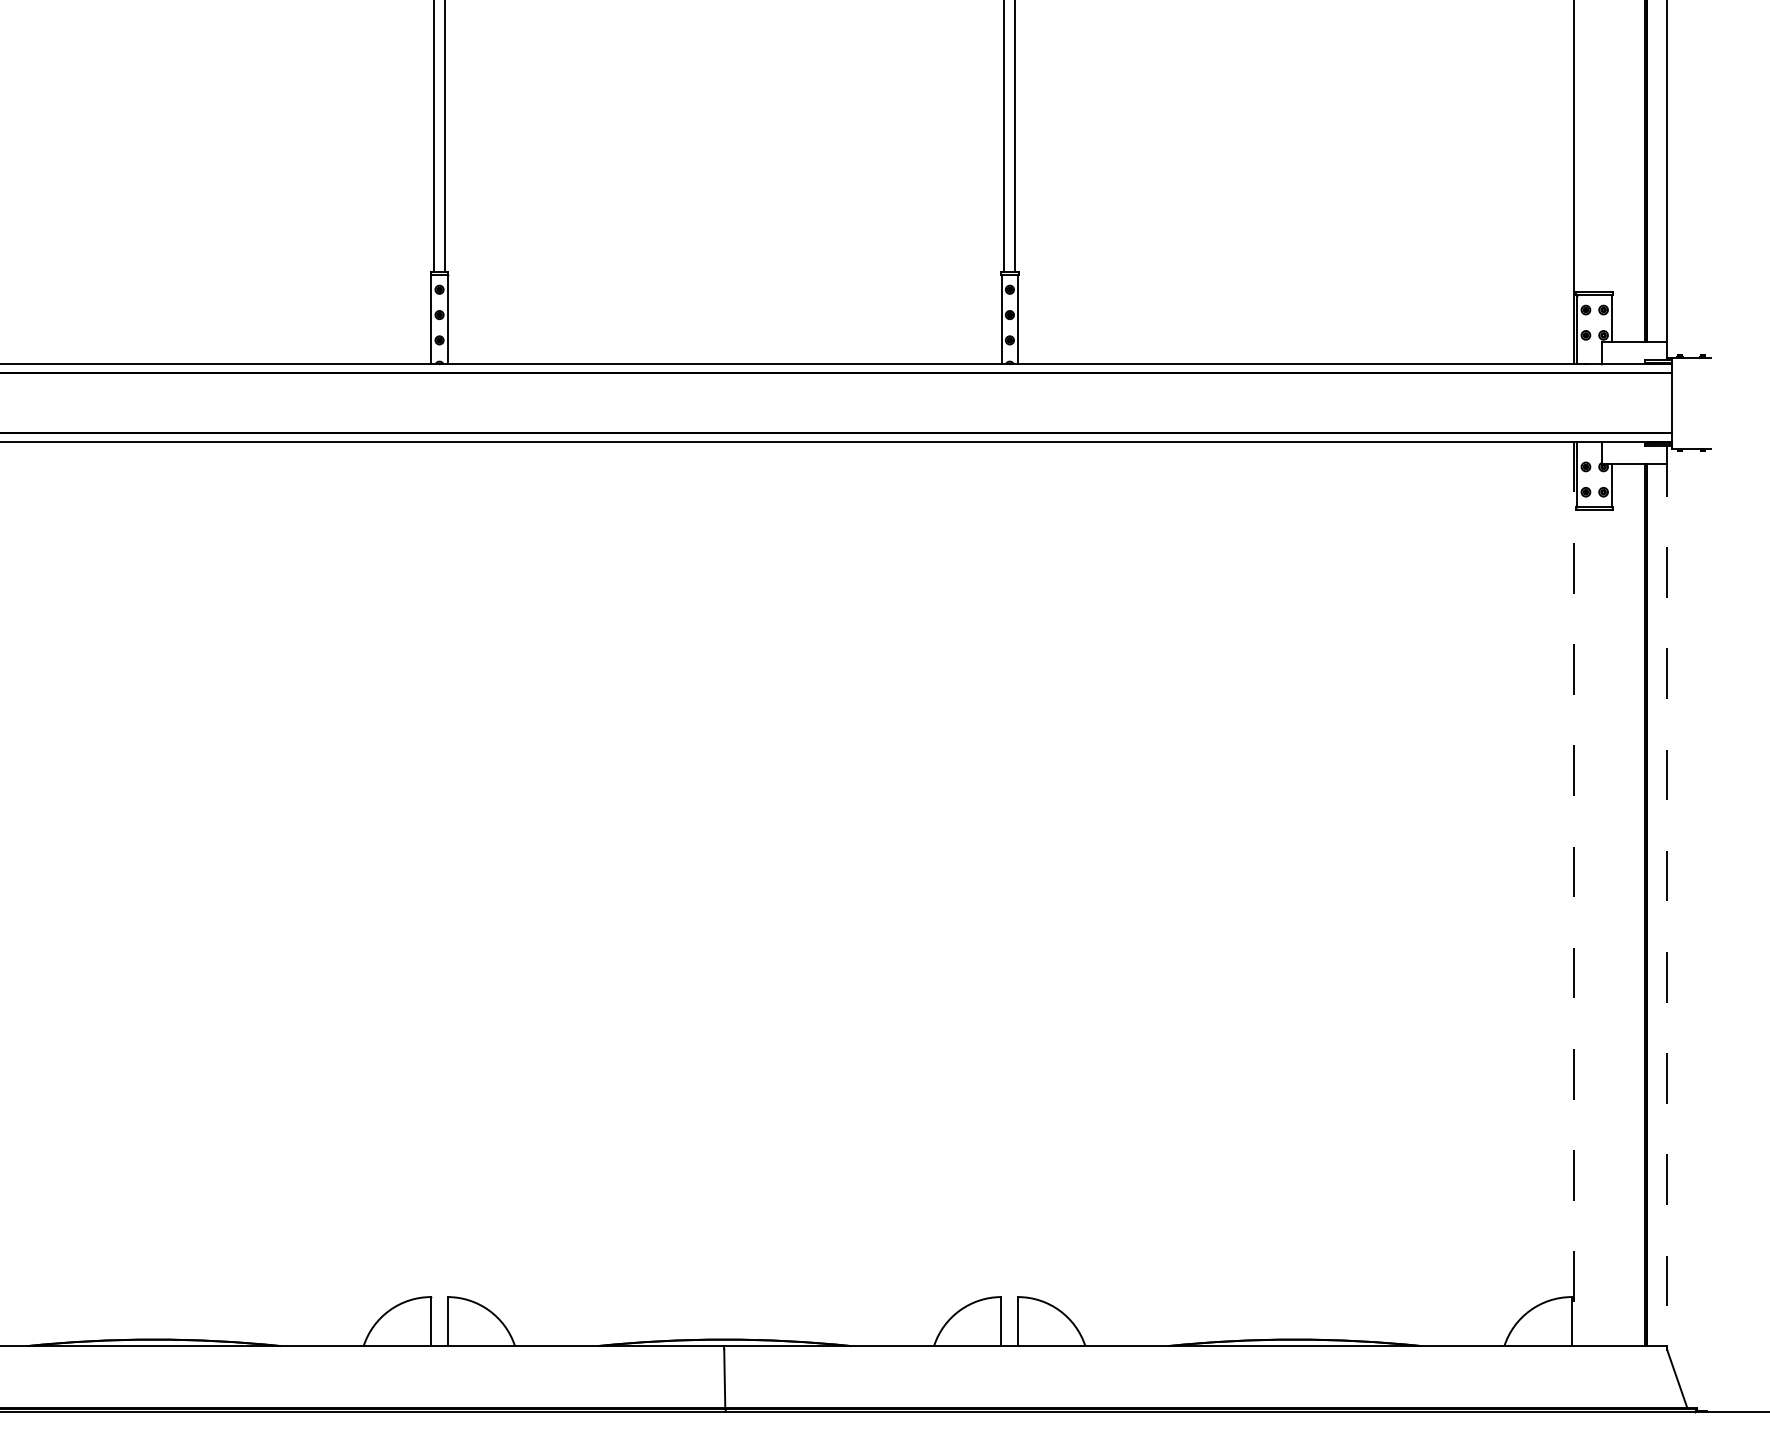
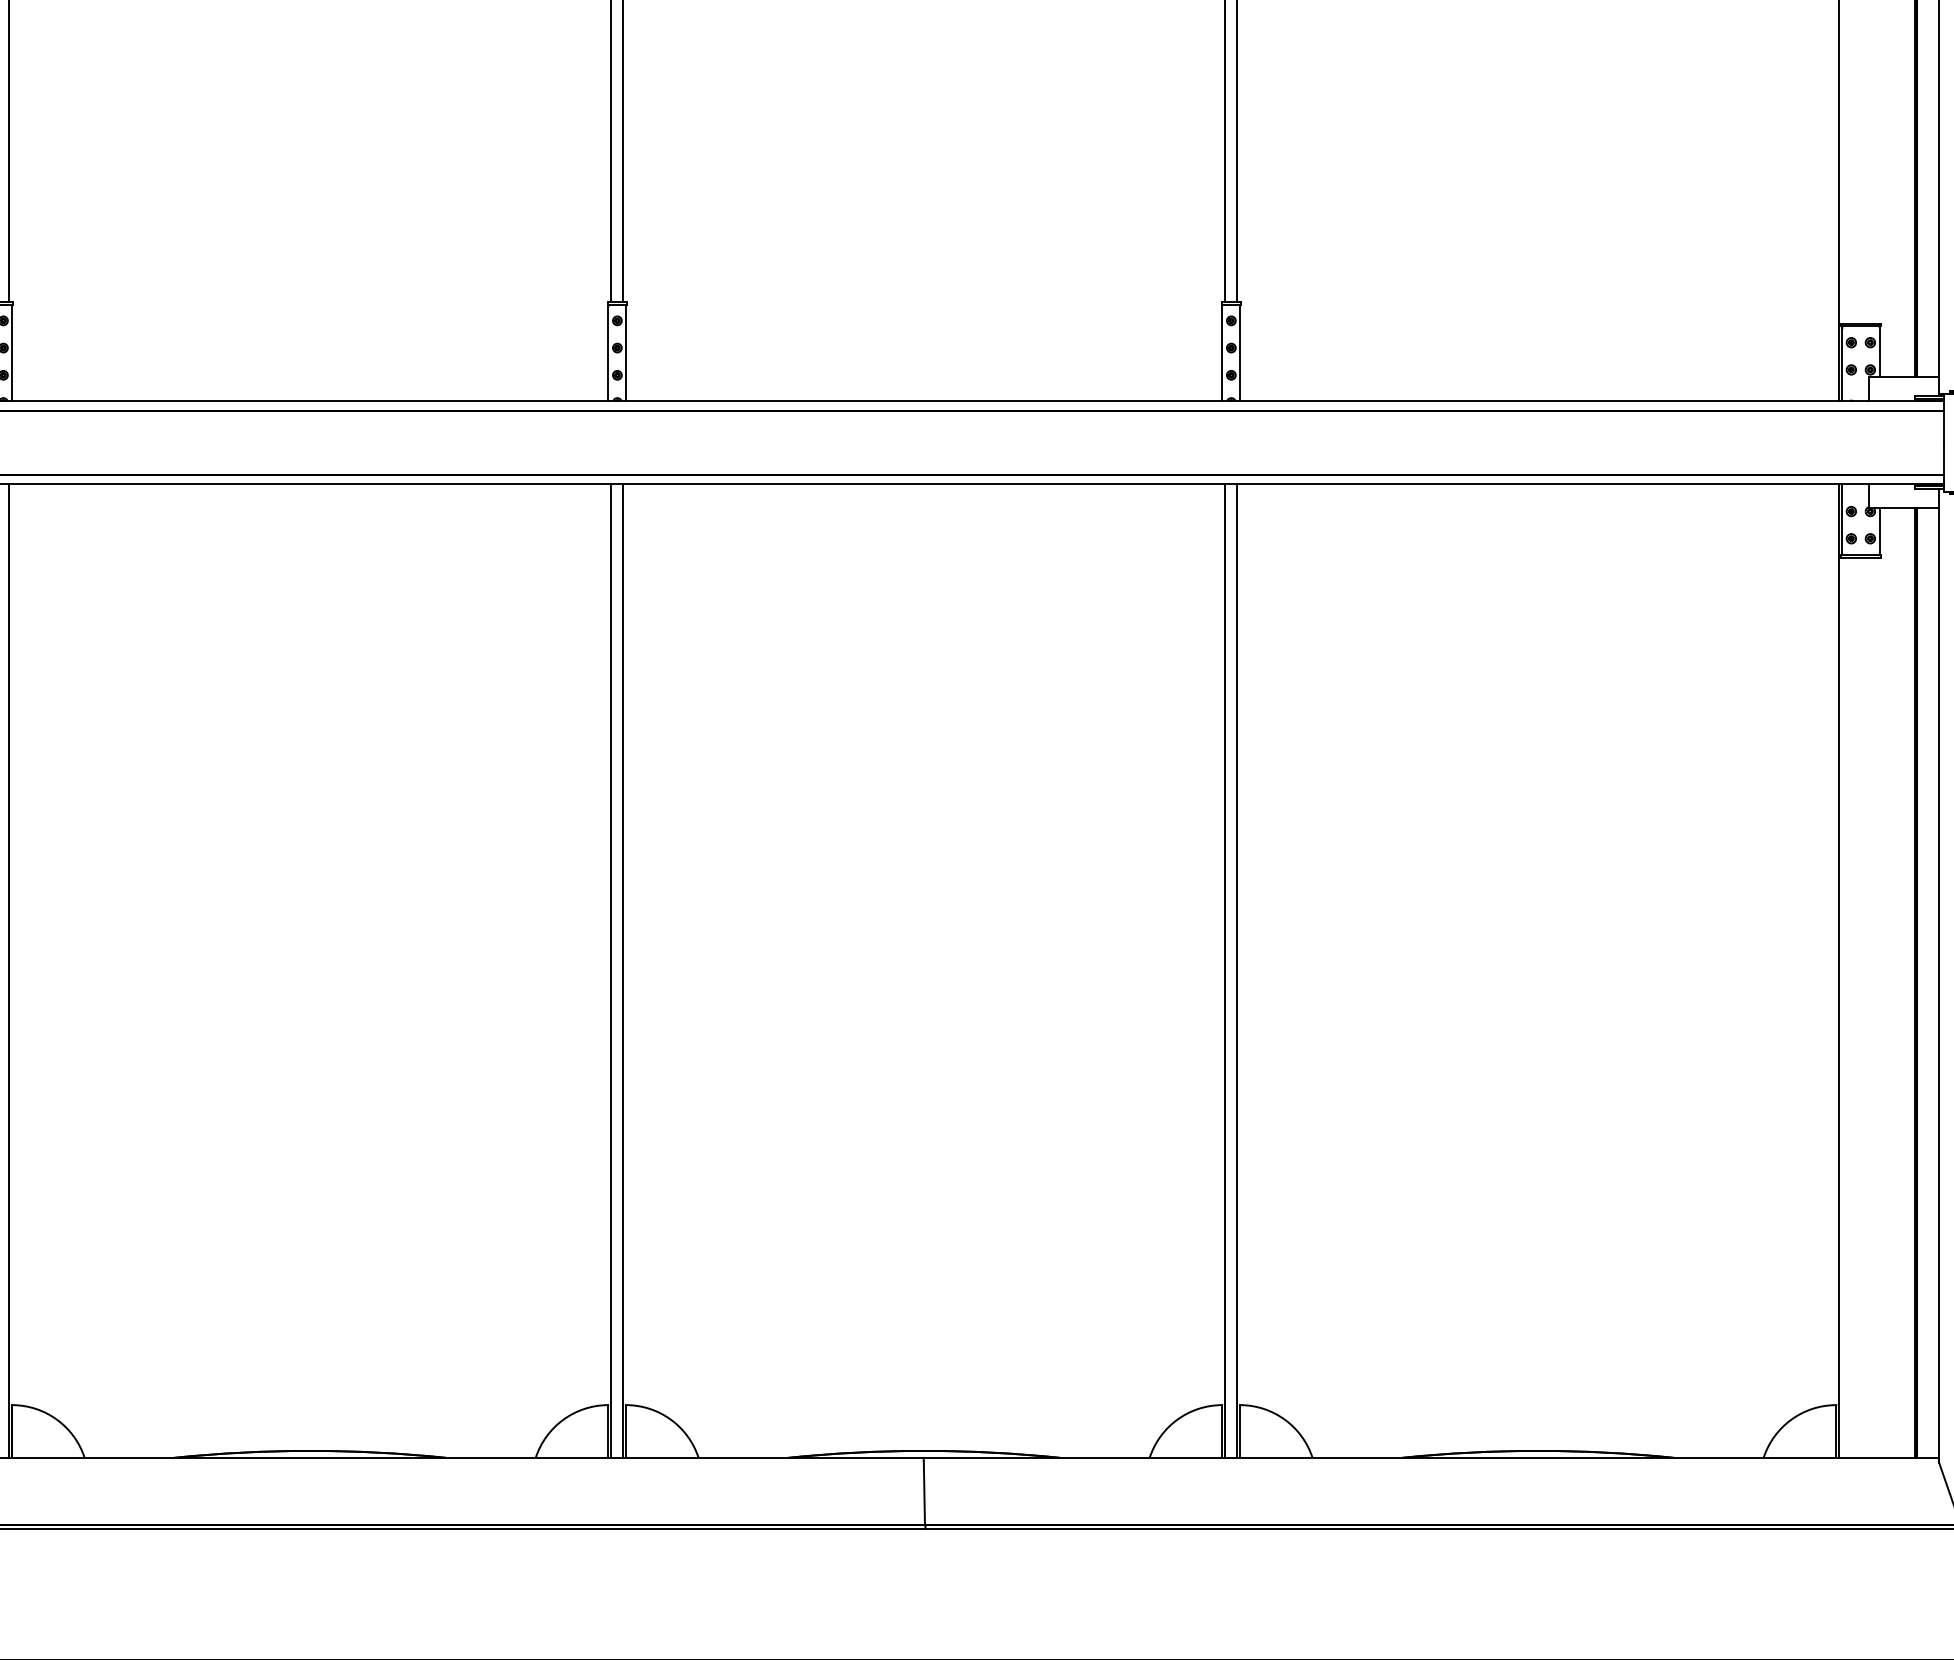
line: (434, 893) -> (611, 970), added
line: (445, 893) -> (623, 970), added
line: (1004, 893) -> (1225, 970), added
line: (1015, 893) -> (1237, 970), added
line: (1573, 894) -> (1838, 971), dashed -> solid
line: (1667, 897) -> (1939, 975), dashed -> solid

